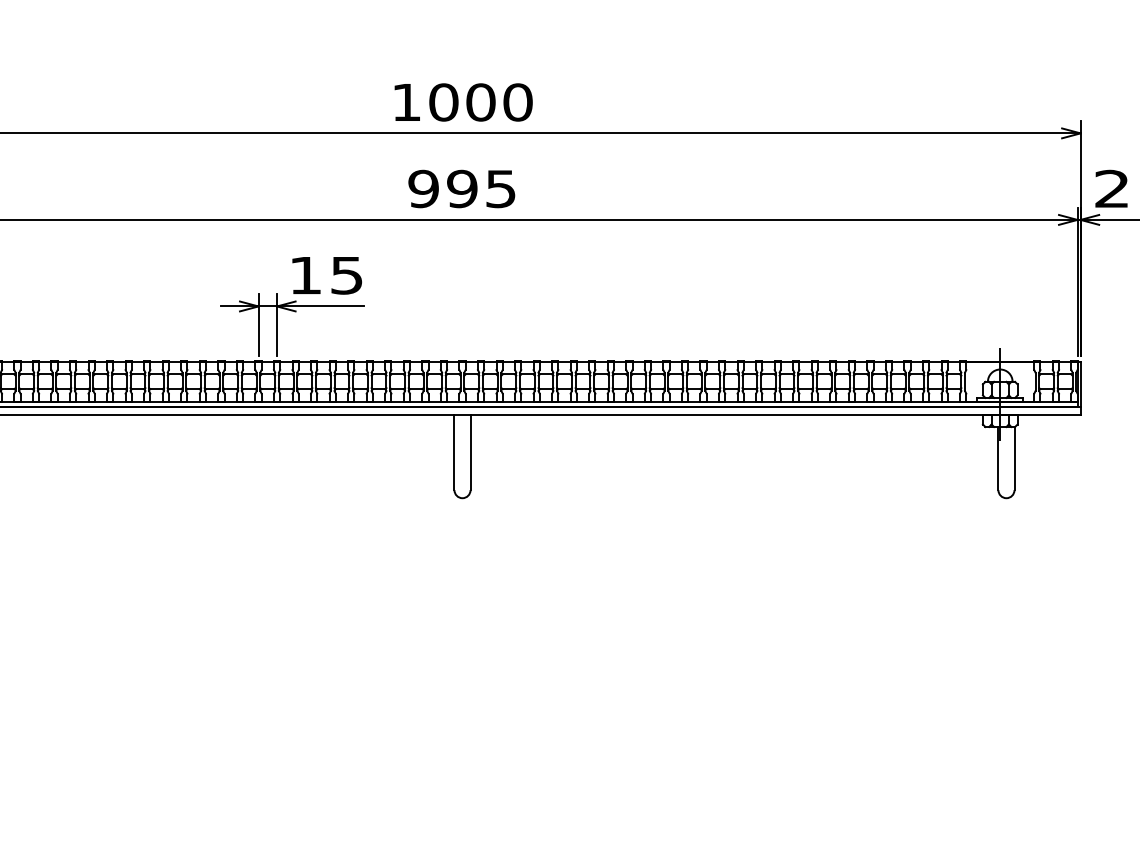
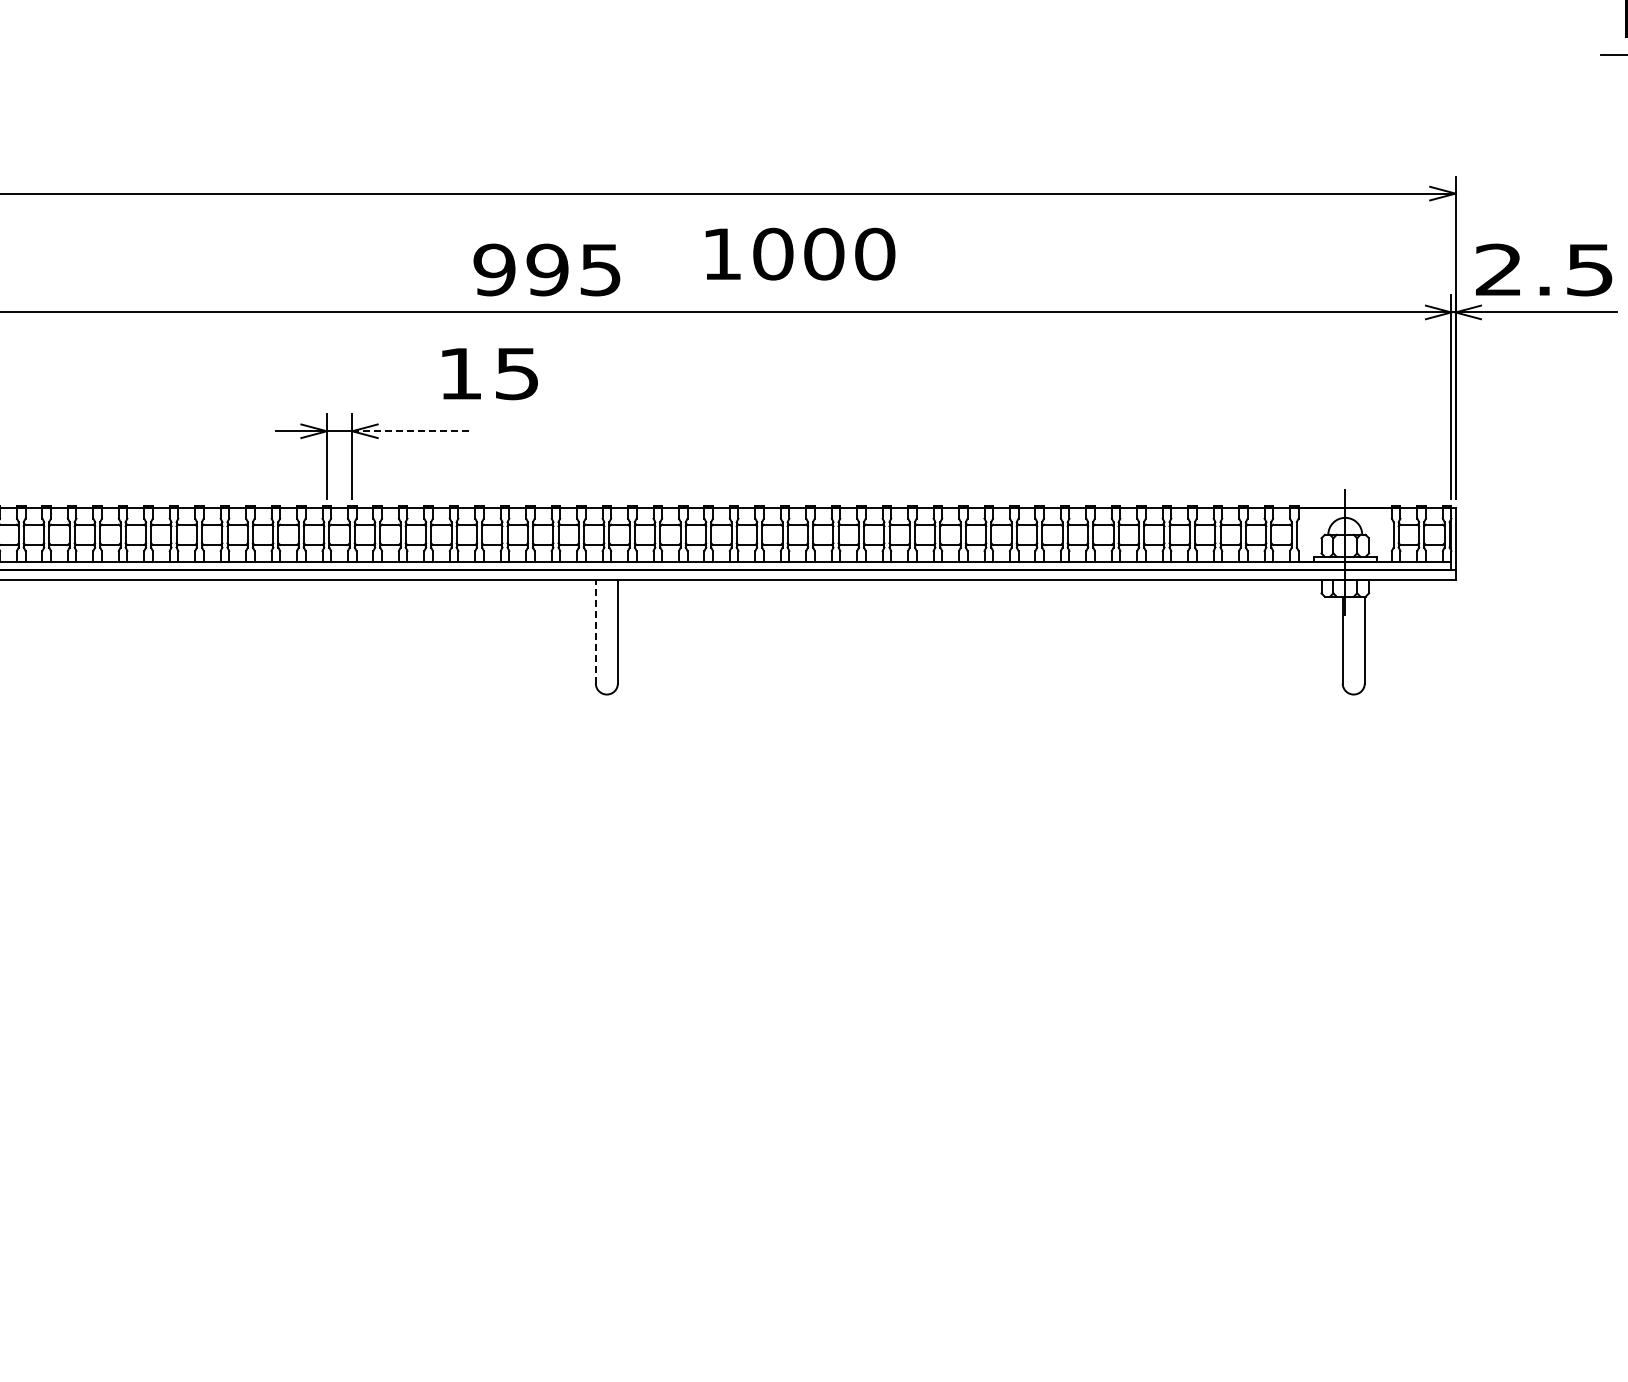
text: (463, 101) -> (800, 253), moved
text: (461, 188) -> (546, 269), moved
text: (326, 276) -> (489, 374), moved
line: (320, 306) -> (412, 431), solid -> dashed
line: (454, 452) -> (595, 631), solid -> dashed

